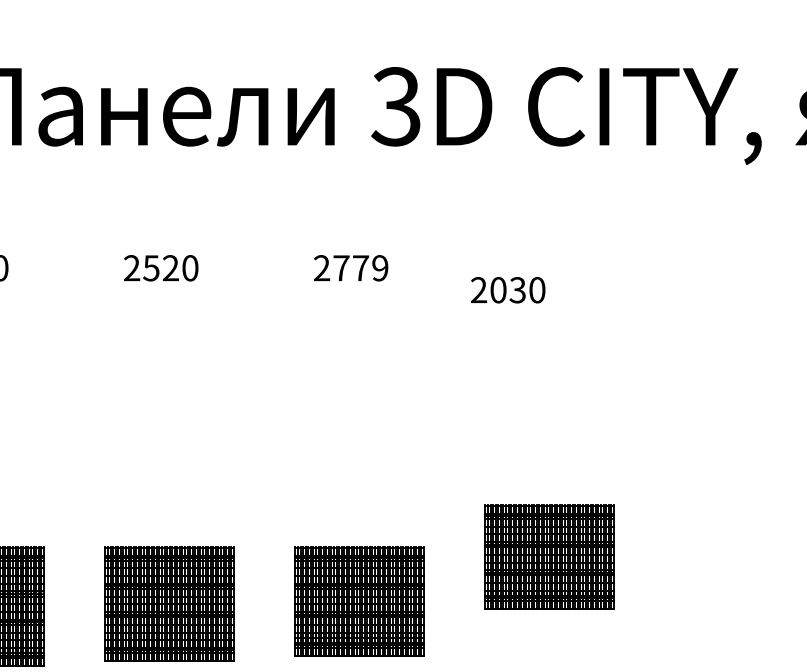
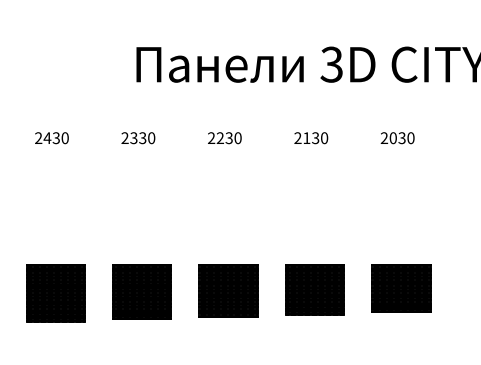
text: (160, 268) -> (224, 138), 2520 -> 2230
text: (360, 268) -> (315, 138), 2779 -> 2130
text: (507, 290) -> (397, 138), moved
part: (549, 556) -> (401, 288), moved

